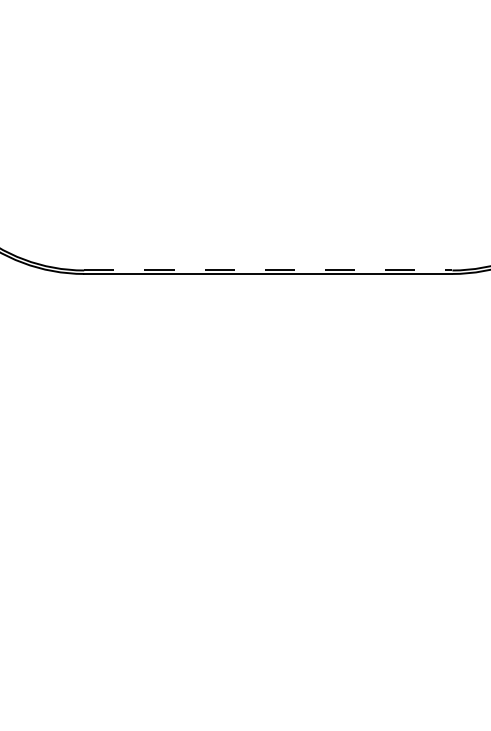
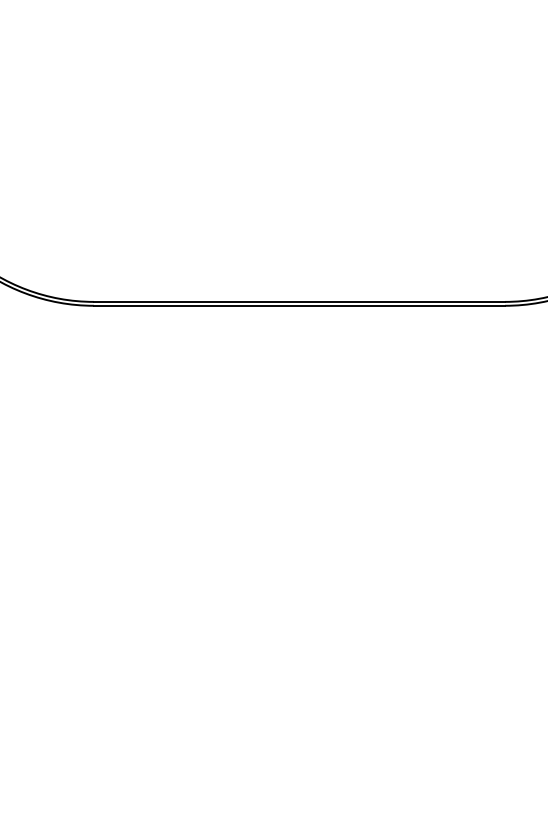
line: (268, 270) -> (299, 301), dashed -> solid

